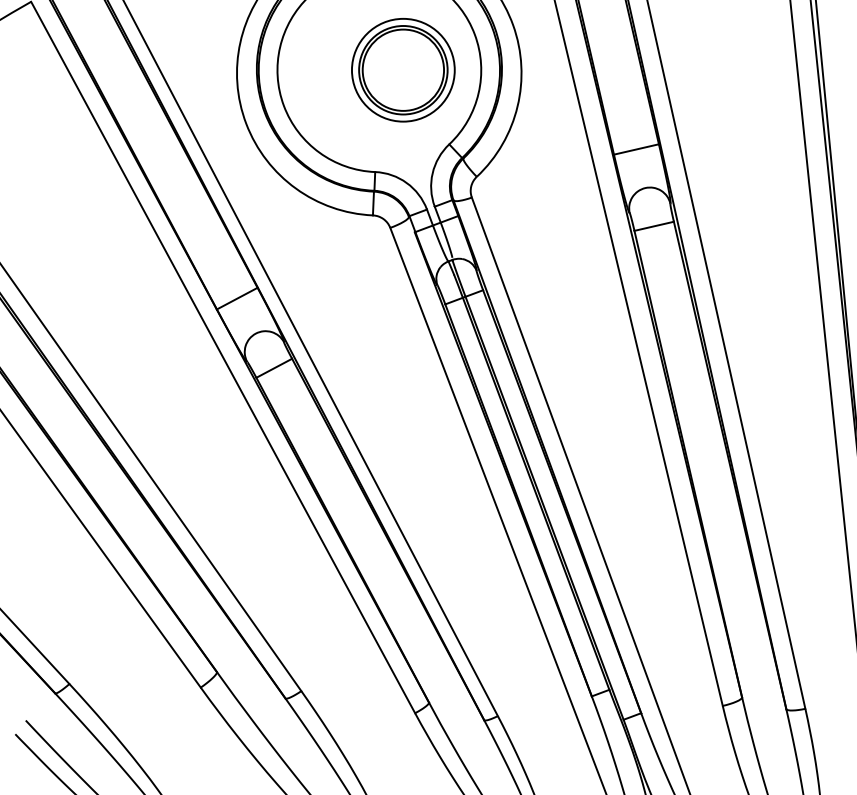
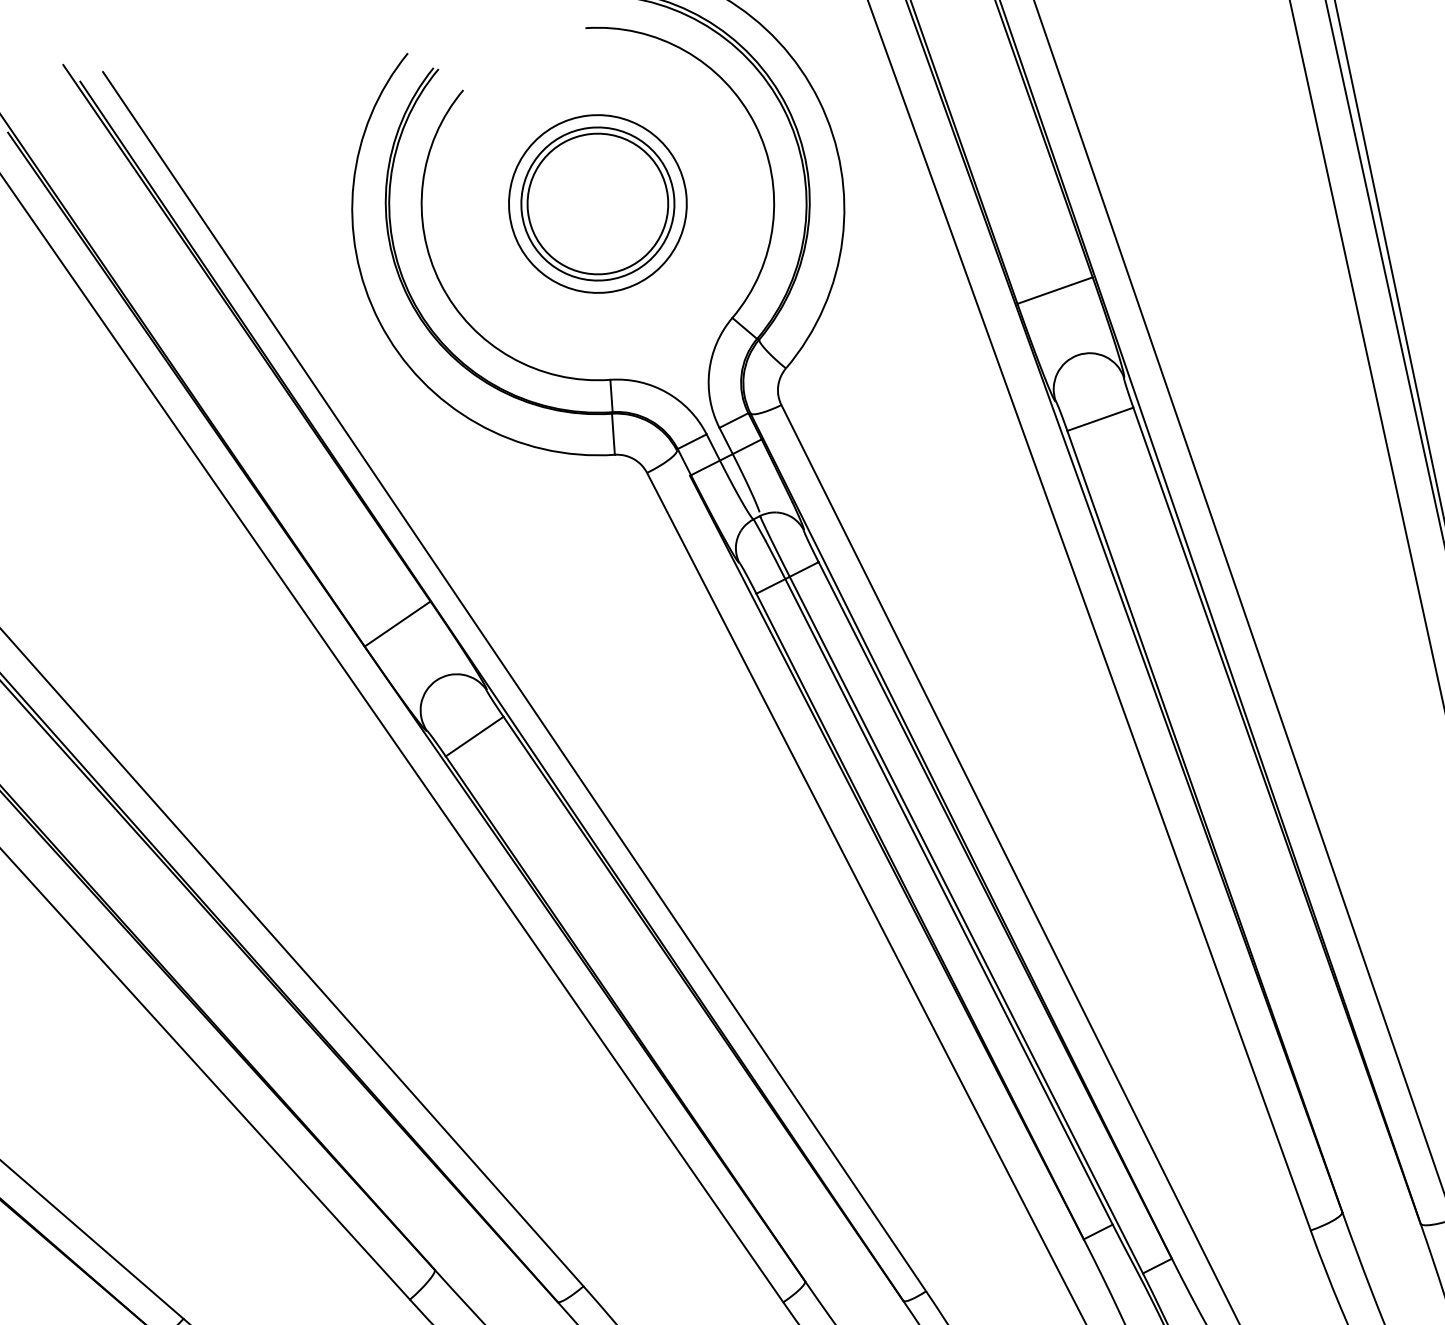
part: (403, 70) -> (598, 204), moved

